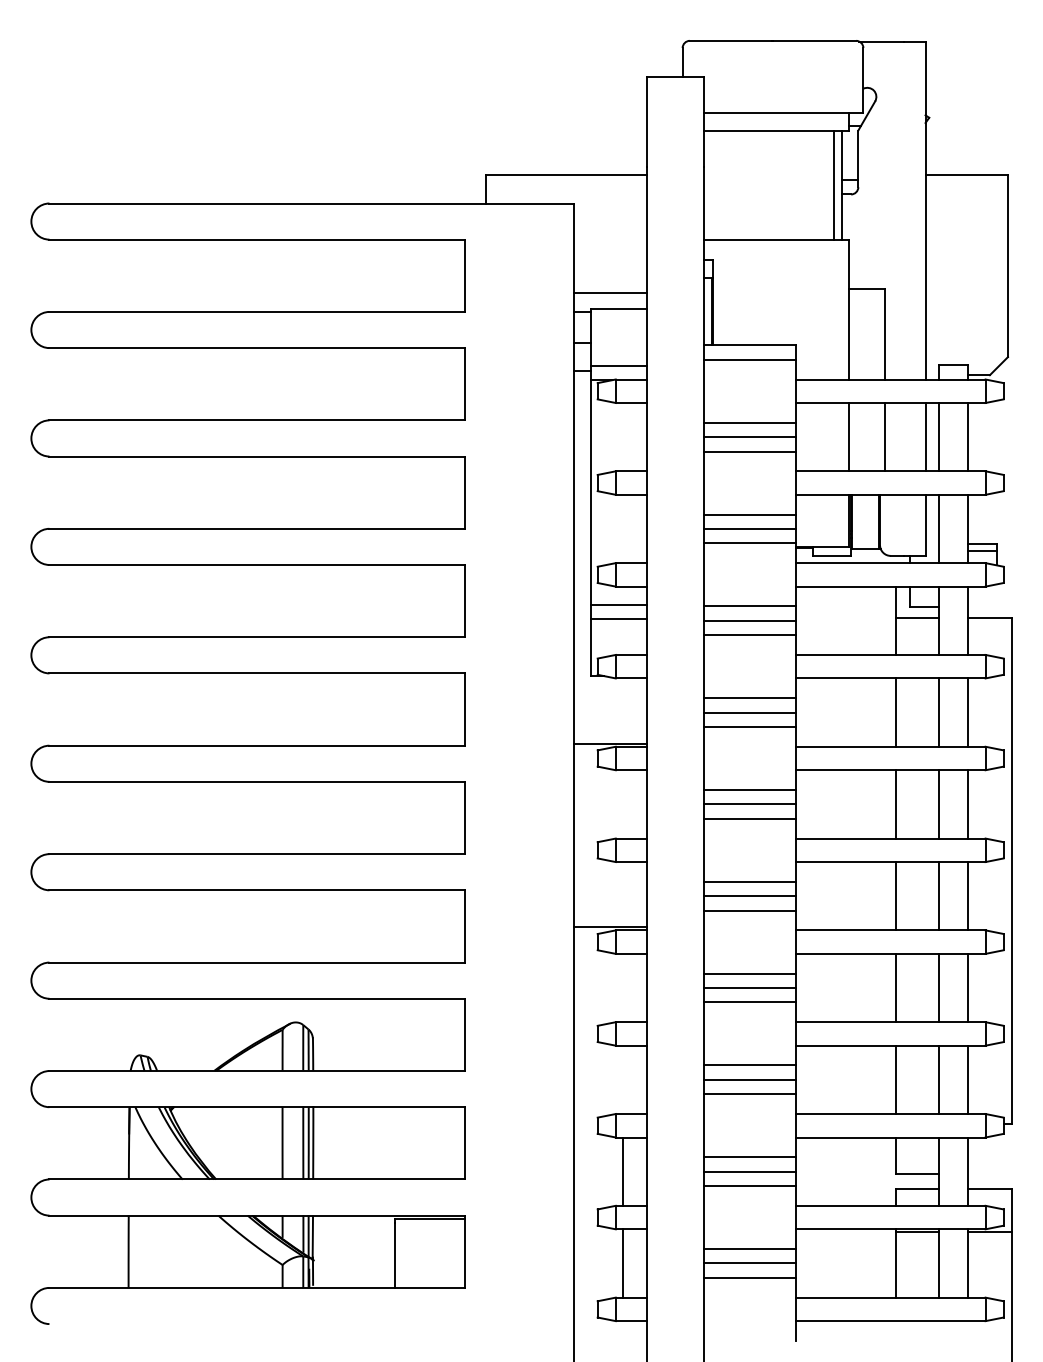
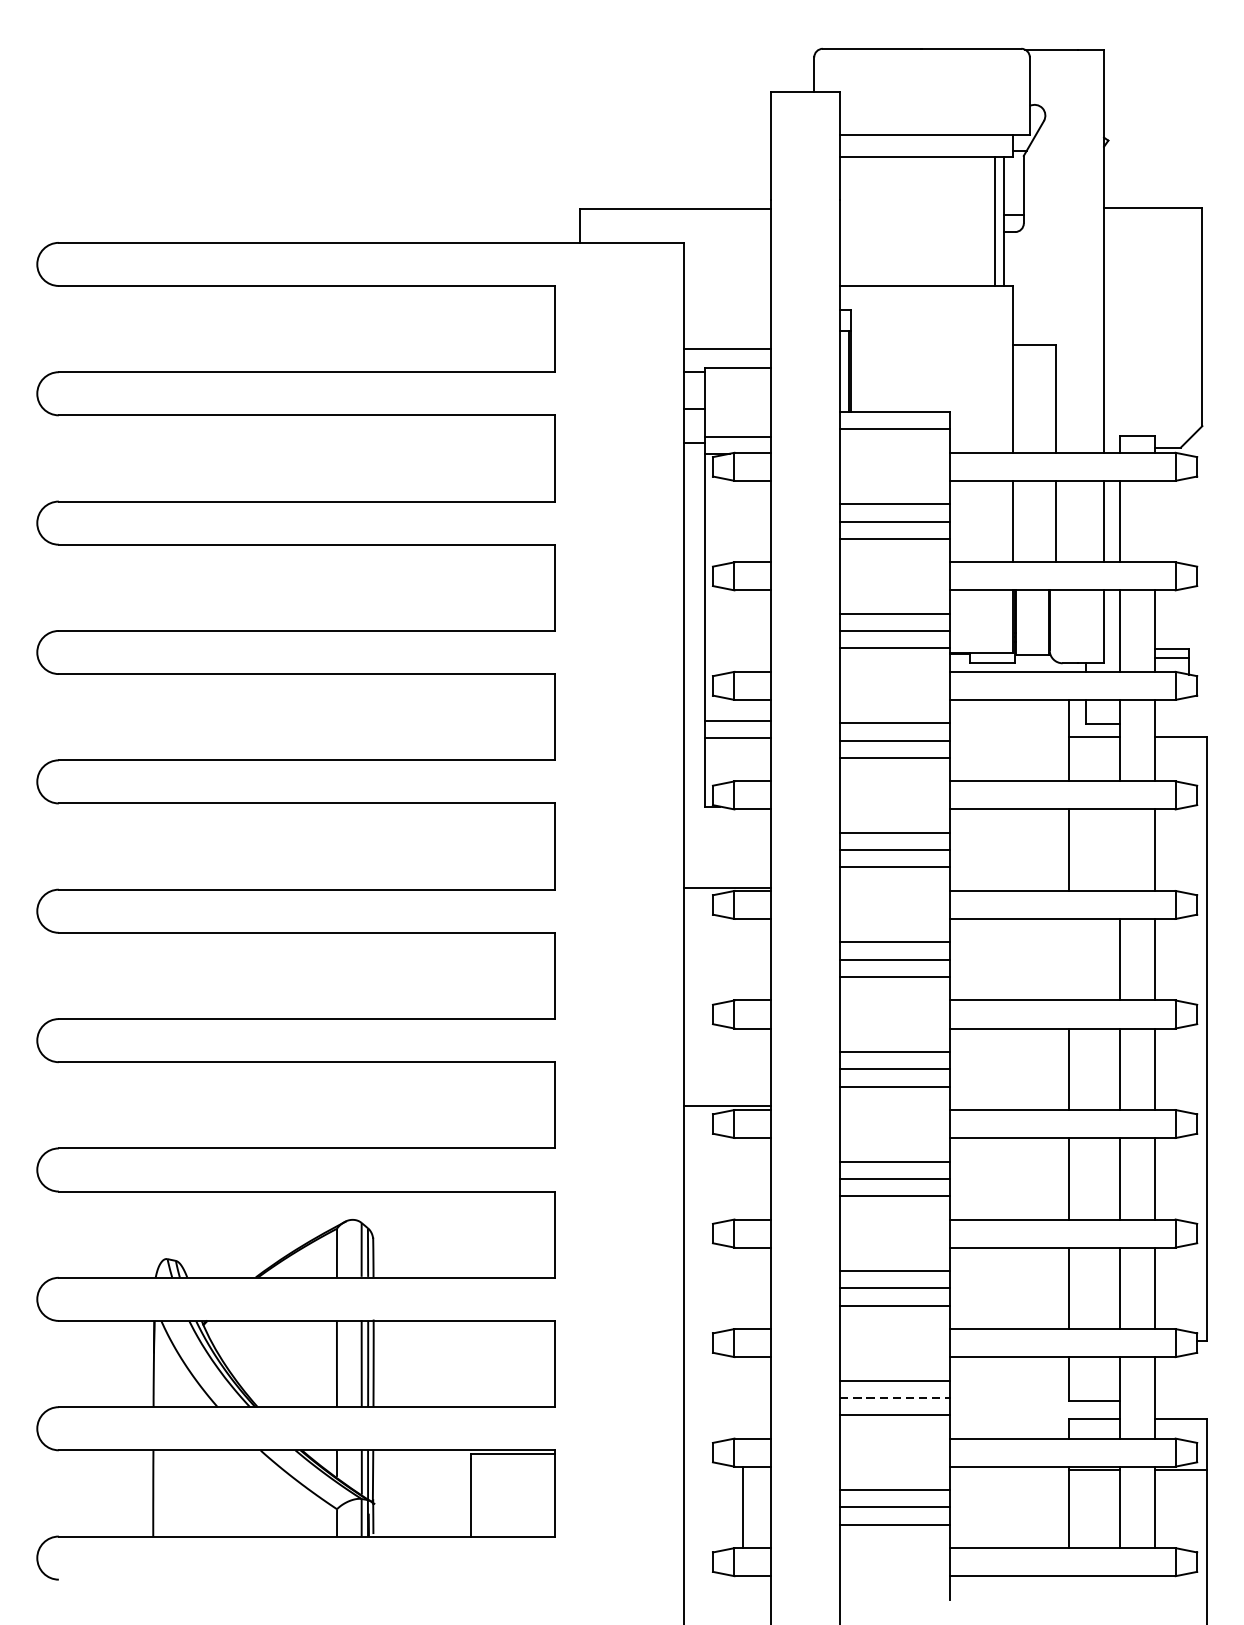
line: (968, 437) -> (1155, 522), removed
line: (939, 712) -> (1120, 850), removed
line: (895, 804) -> (1068, 959), removed
line: (623, 1171) -> (743, 1397), removed
line: (750, 1171) -> (895, 1397), solid -> dashed

